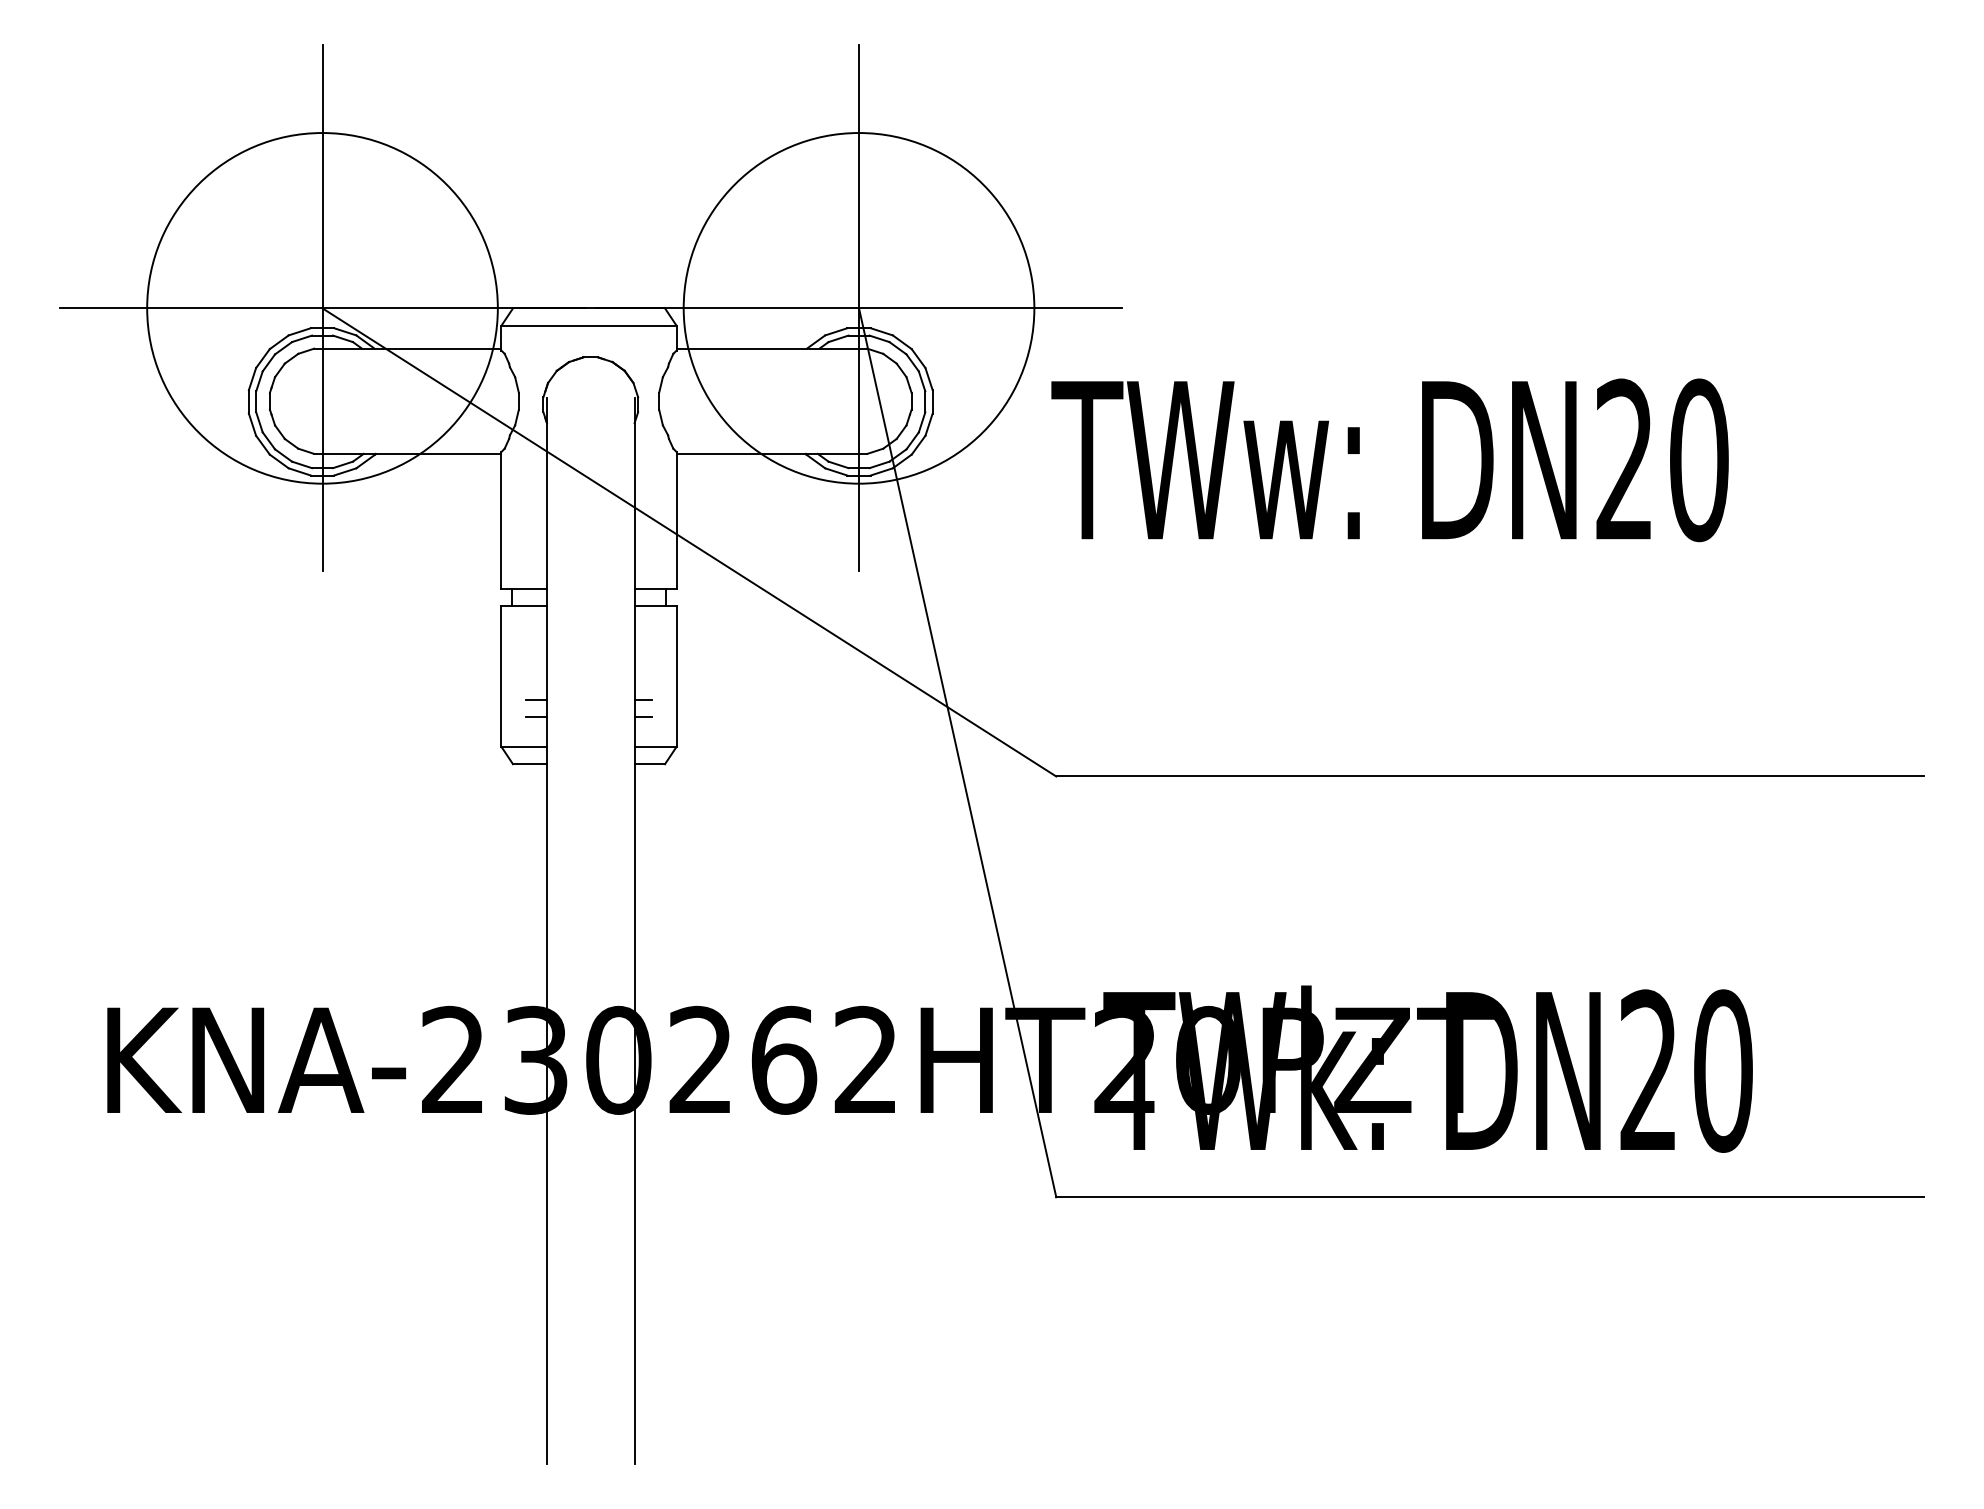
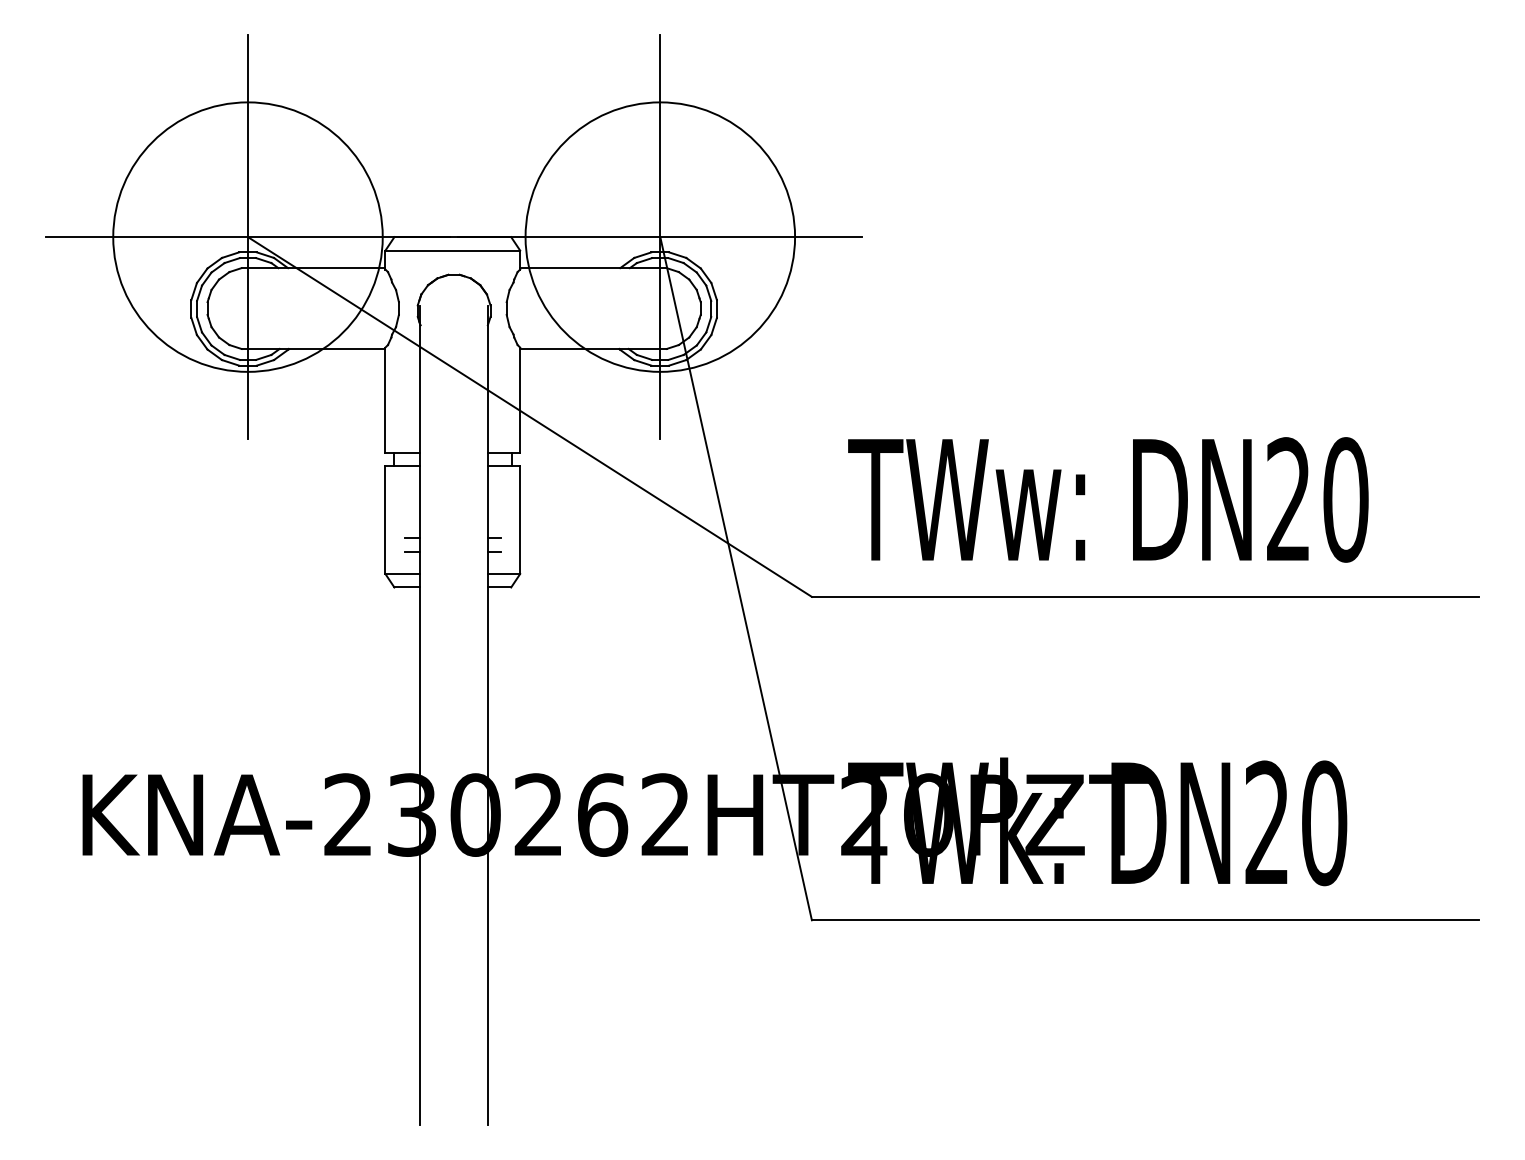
text: (1389, 460) -> (1107, 500), moved

